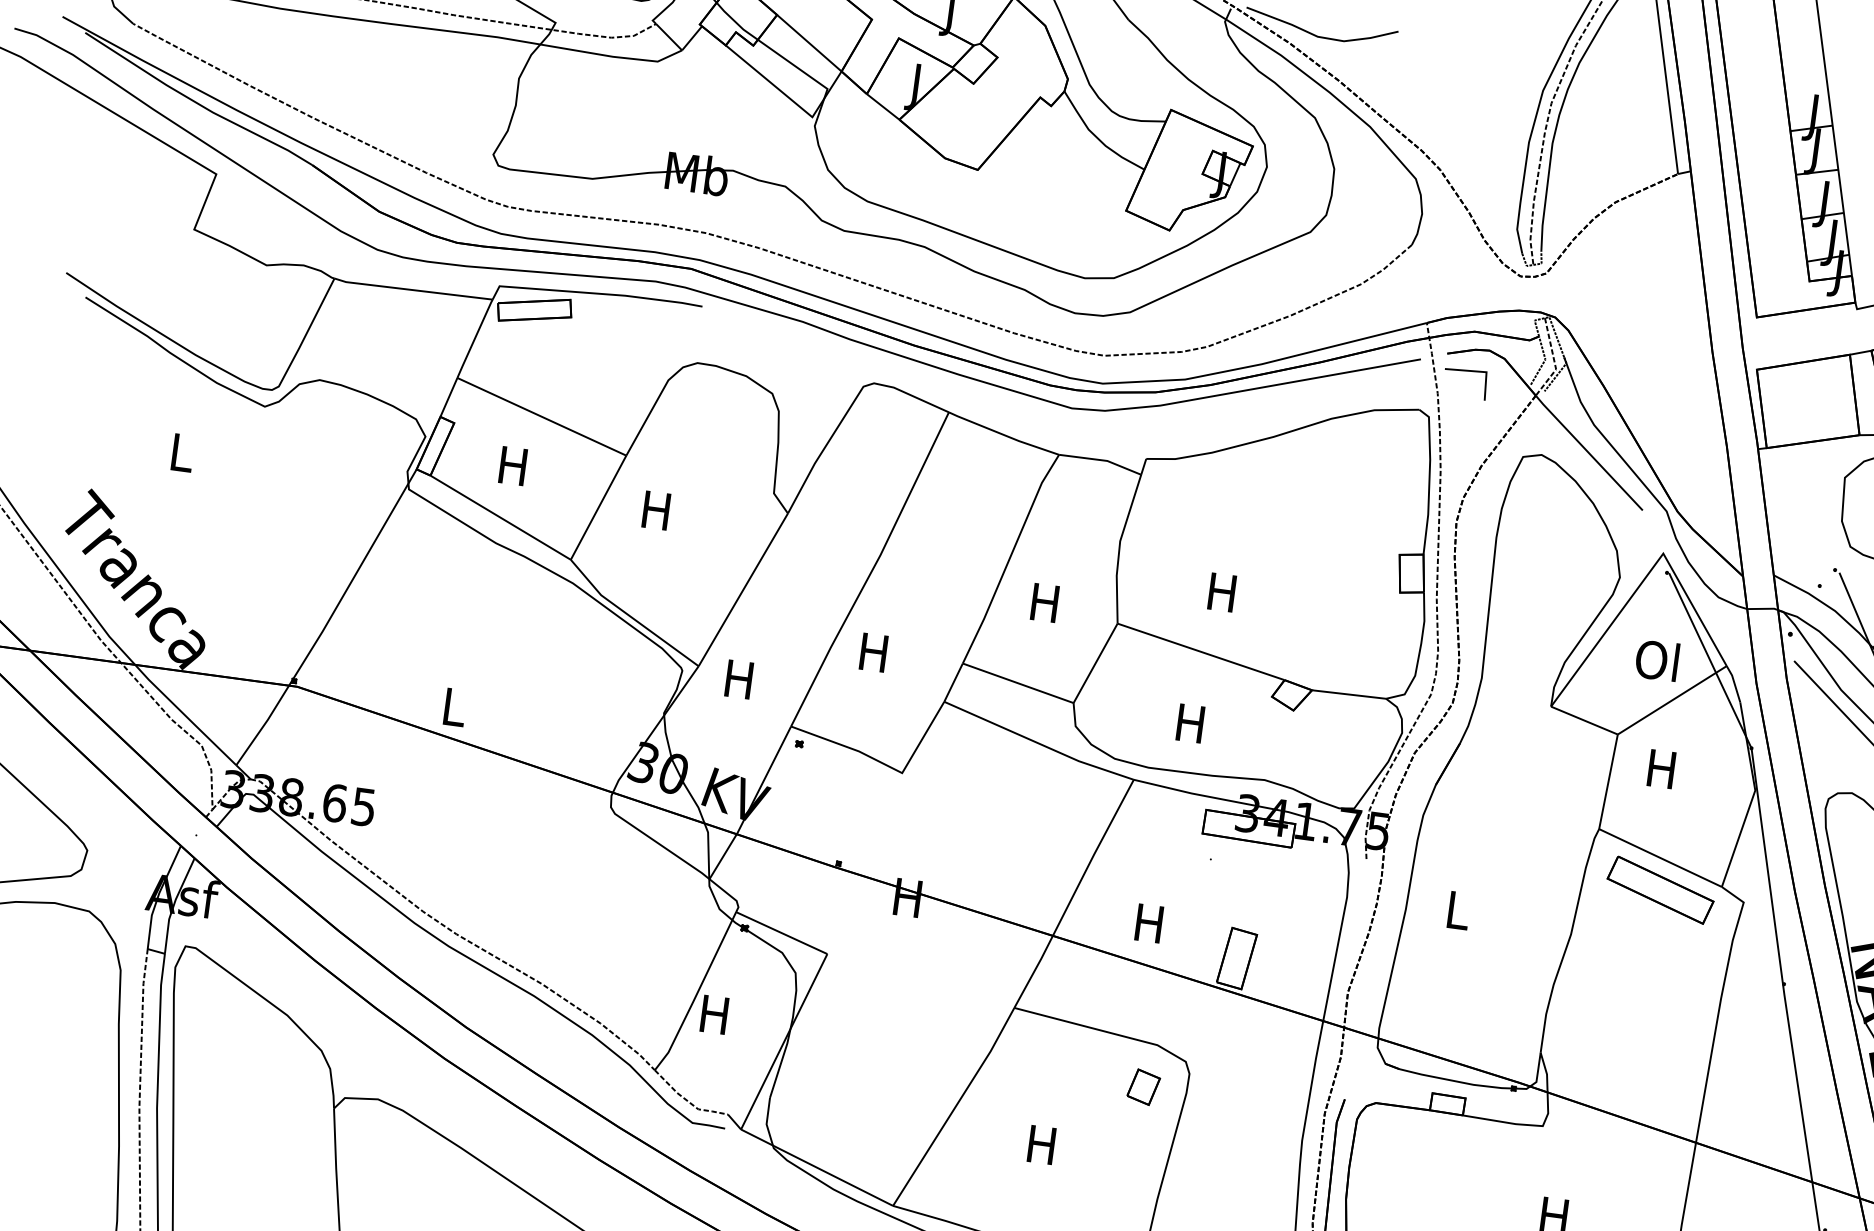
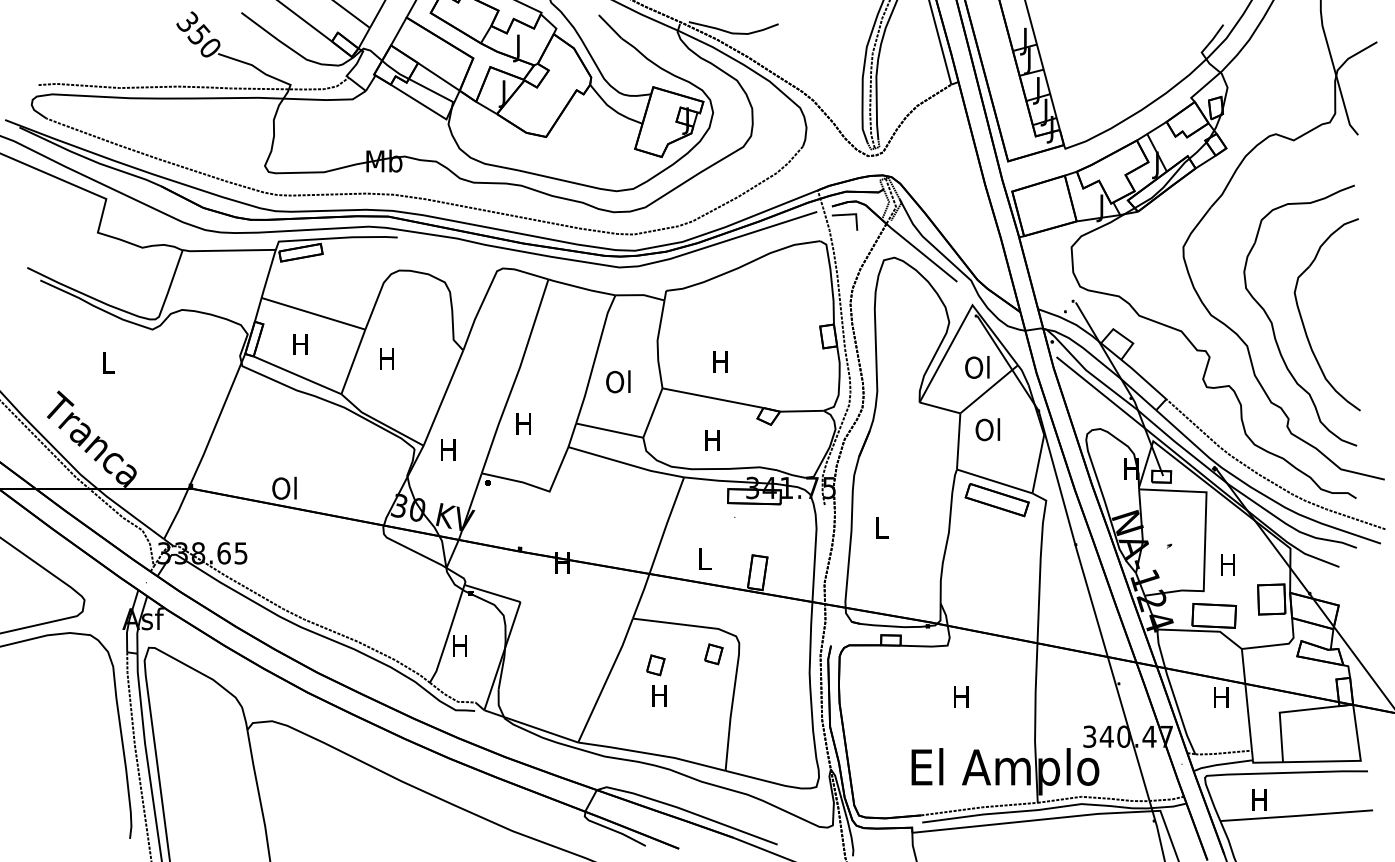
text: (1044, 601) -> (618, 381), H -> Ol
text: (452, 705) -> (284, 487), L -> Ol
text: (1660, 768) -> (987, 429), H -> Ol
text: (1149, 922) -> (704, 558), H -> L
part: (1042, 1092) -> (655, 665), added

